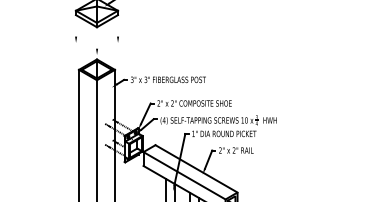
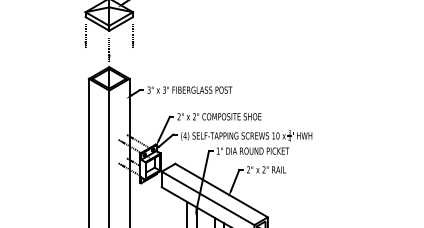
line: (75, 31) -> (85, 35), added
line: (118, 31) -> (133, 35), added
line: (97, 43) -> (109, 49), added

